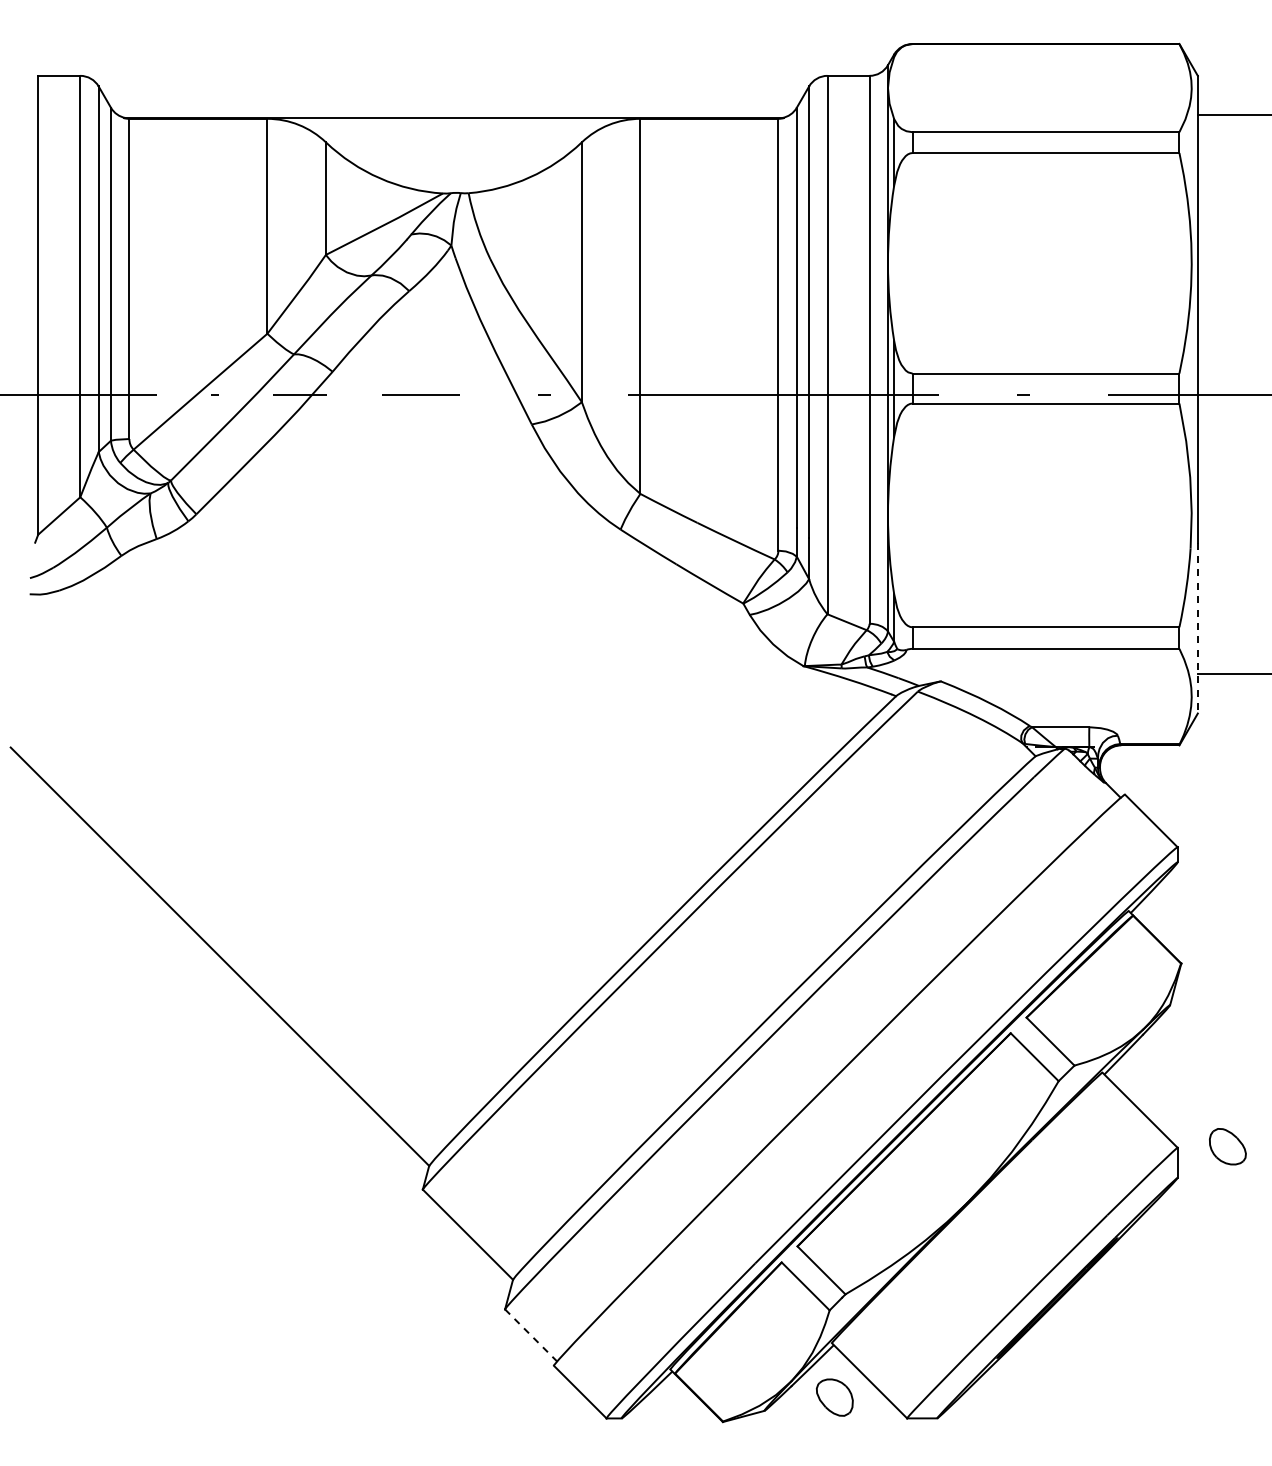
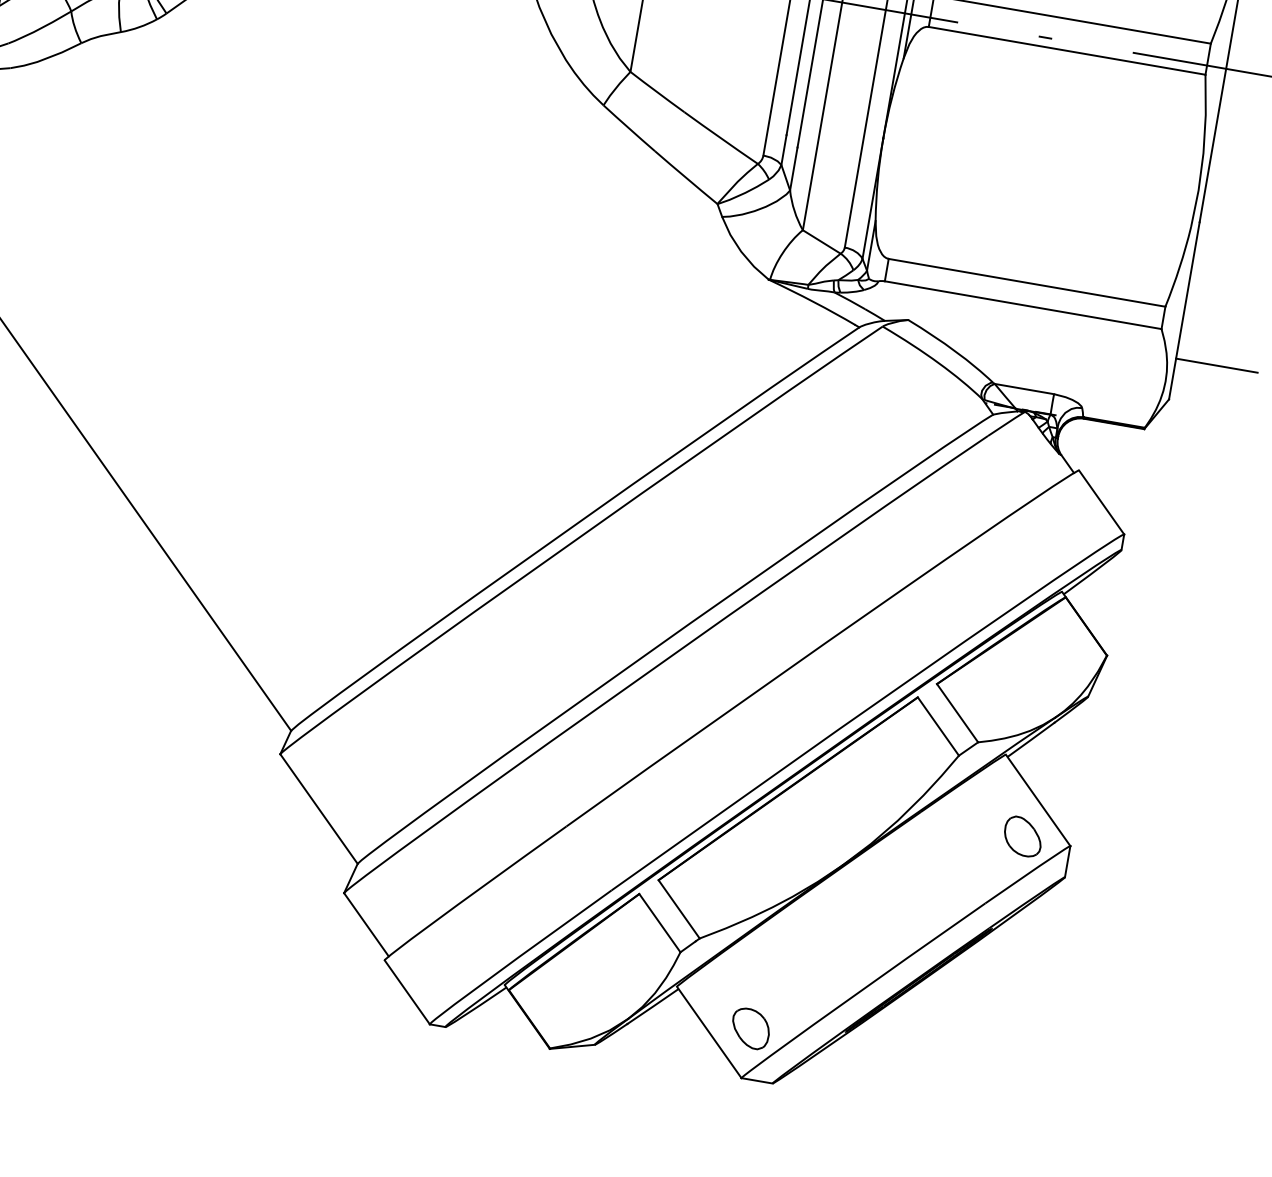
line: (1197, 628) -> (1183, 311), dashed -> solid
part: (1227, 1146) -> (1022, 836), moved
line: (531, 1335) -> (366, 924), dashed -> solid
part: (834, 1397) -> (750, 1028), moved

